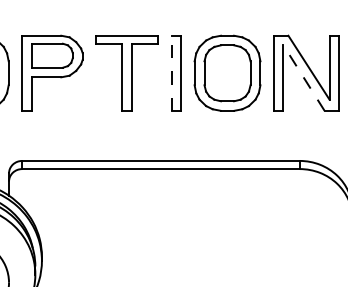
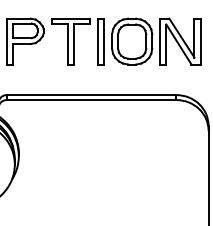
line: (172, 73) -> (98, 41), dashed -> solid
line: (303, 78) -> (178, 44), dashed -> solid

